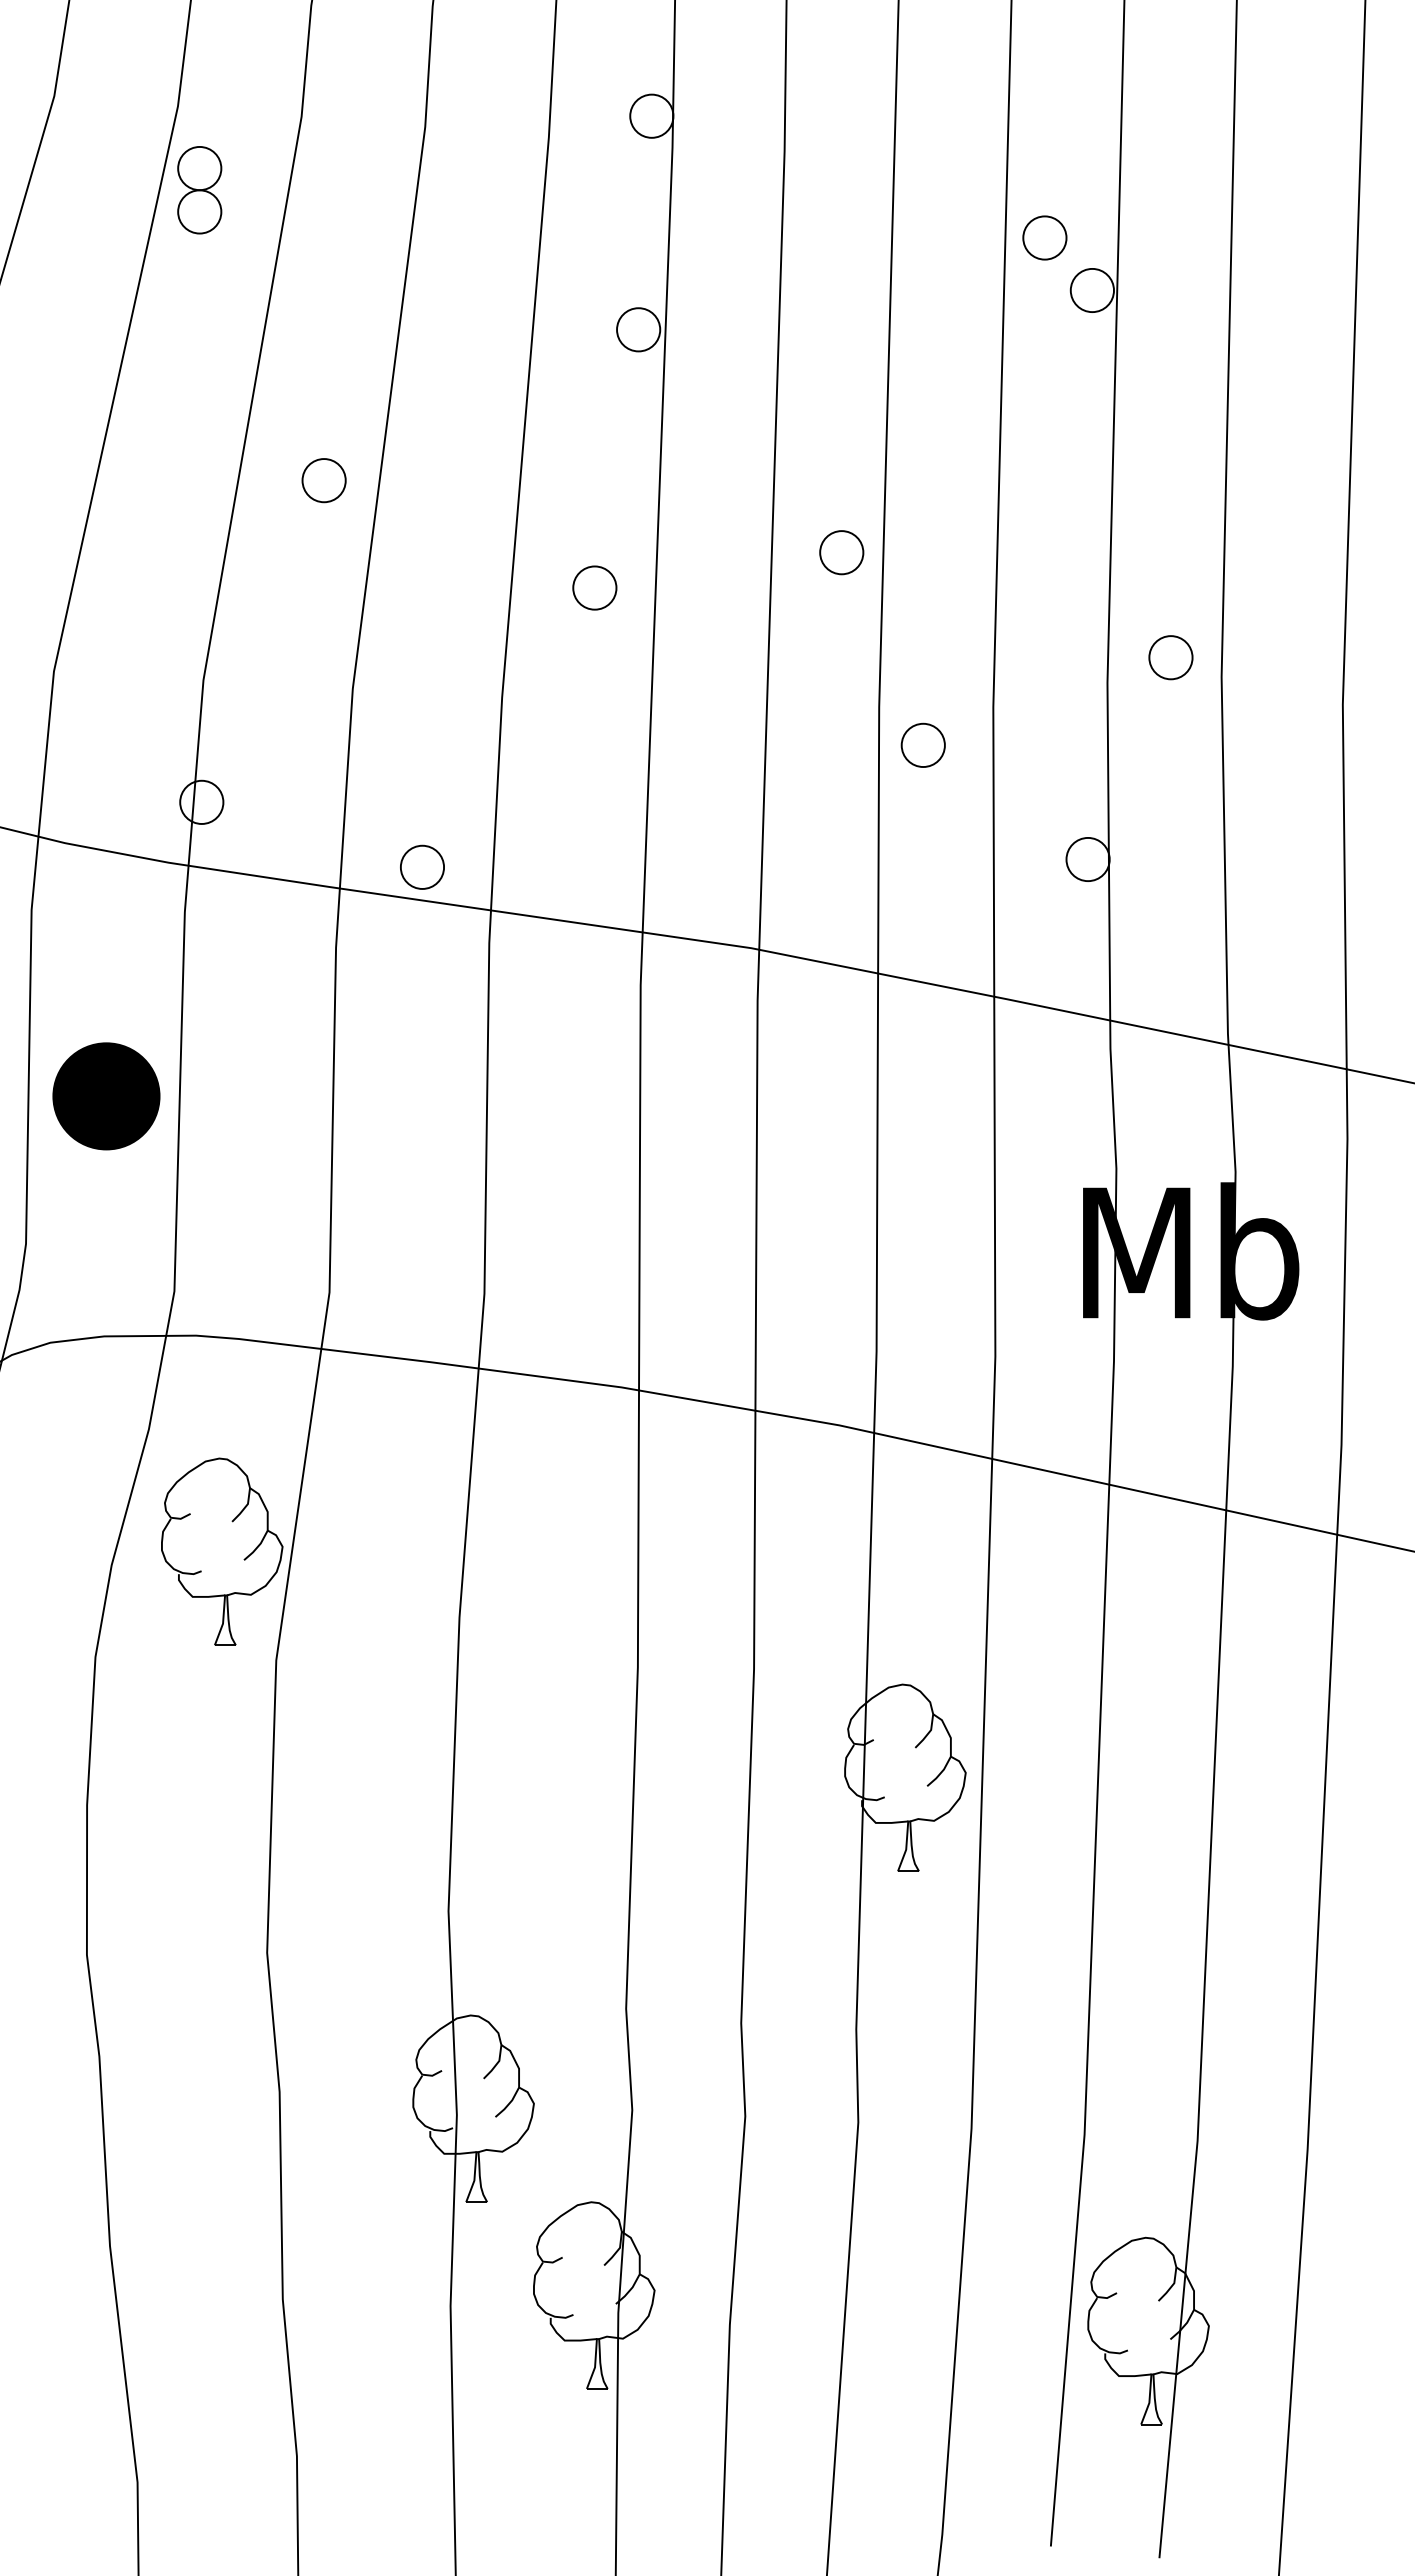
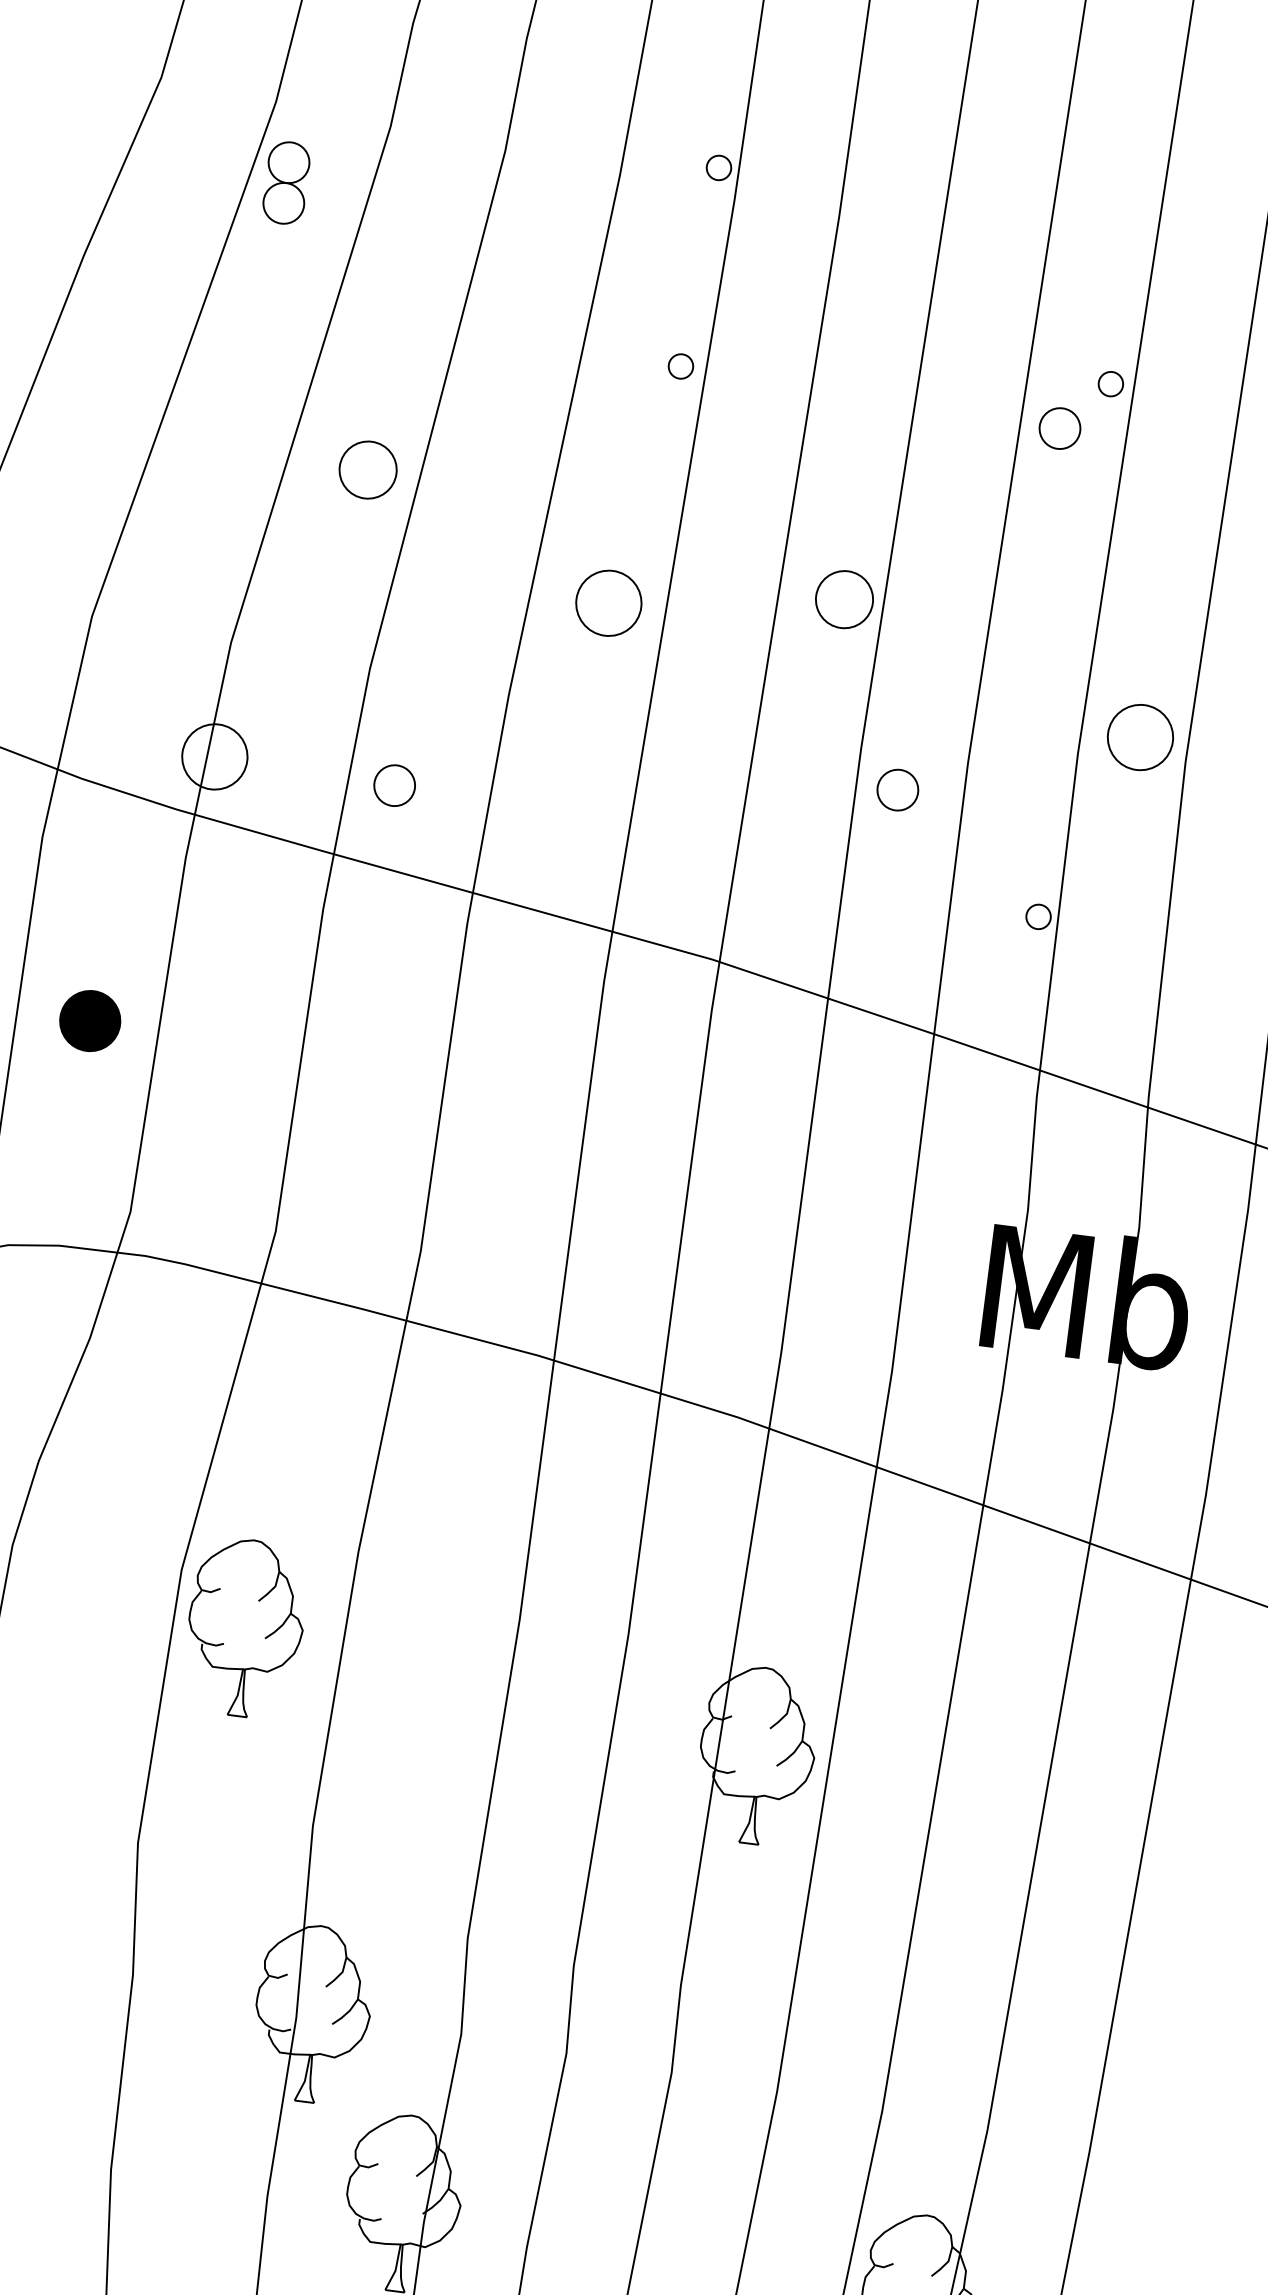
circle: (651, 115) -> (718, 167), size x0.6
circle: (1044, 237) -> (1059, 428), moved
circle: (1091, 290) -> (1110, 384), size x0.6
circle: (638, 329) -> (680, 366), size x0.6
circle: (323, 480) -> (367, 469), size x1.4
circle: (841, 552) -> (844, 599), size x1.4
circle: (594, 587) -> (608, 602), size x1.6
circle: (1170, 657) -> (1140, 737), size x1.6
circle: (201, 801) -> (214, 756), size x1.6
circle: (1087, 859) -> (1038, 916), size x0.6
circle: (422, 866) -> (394, 784), moved
part: (106, 1096) -> (90, 1021), size x0.6
part: (243, 1559) -> (264, 1637), moved

